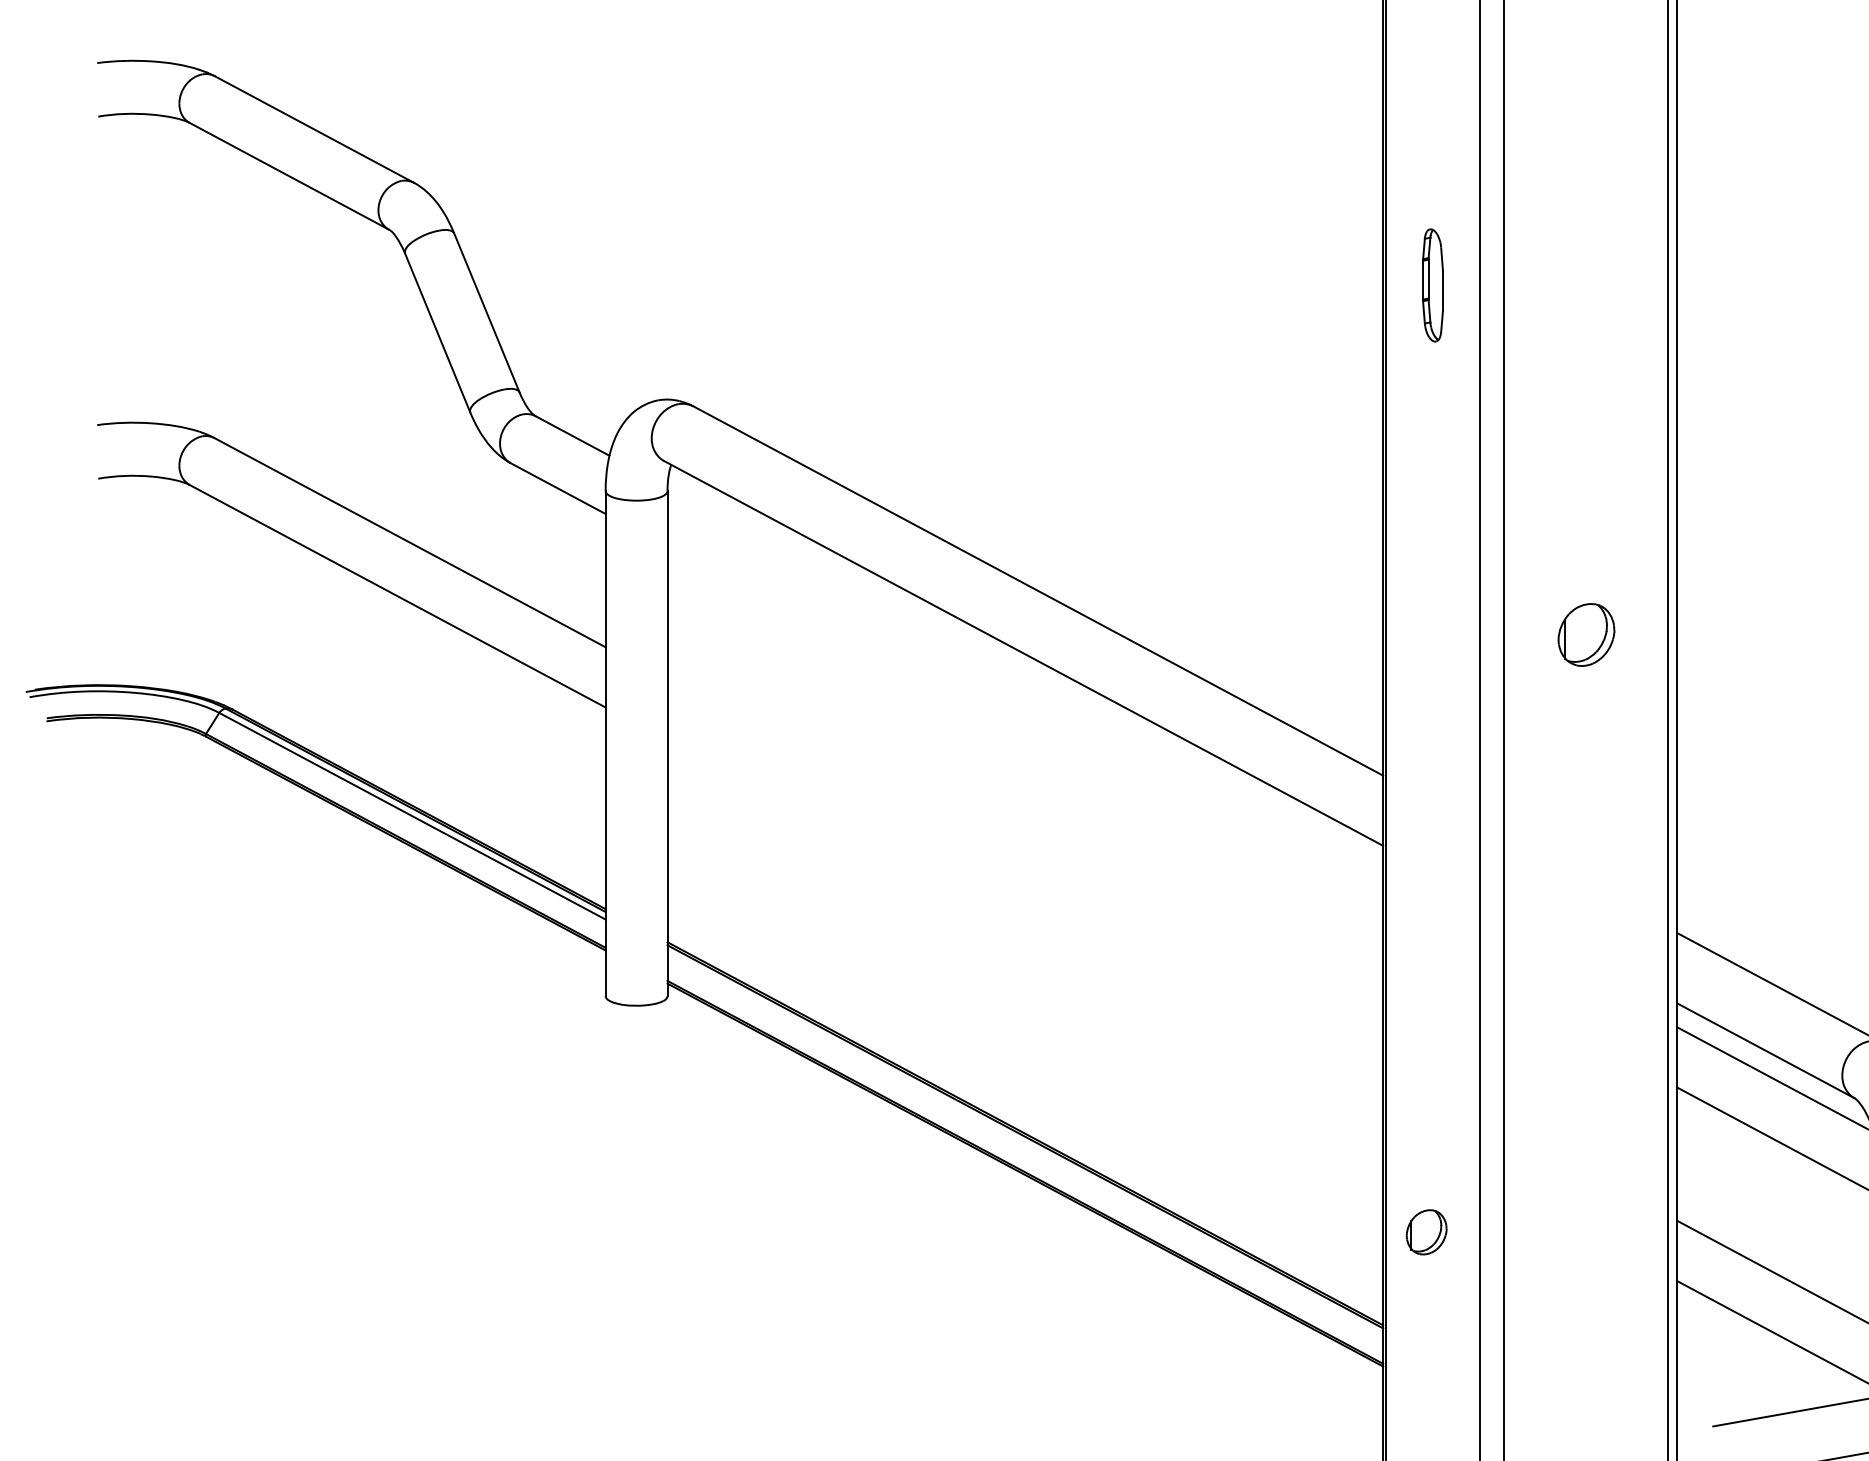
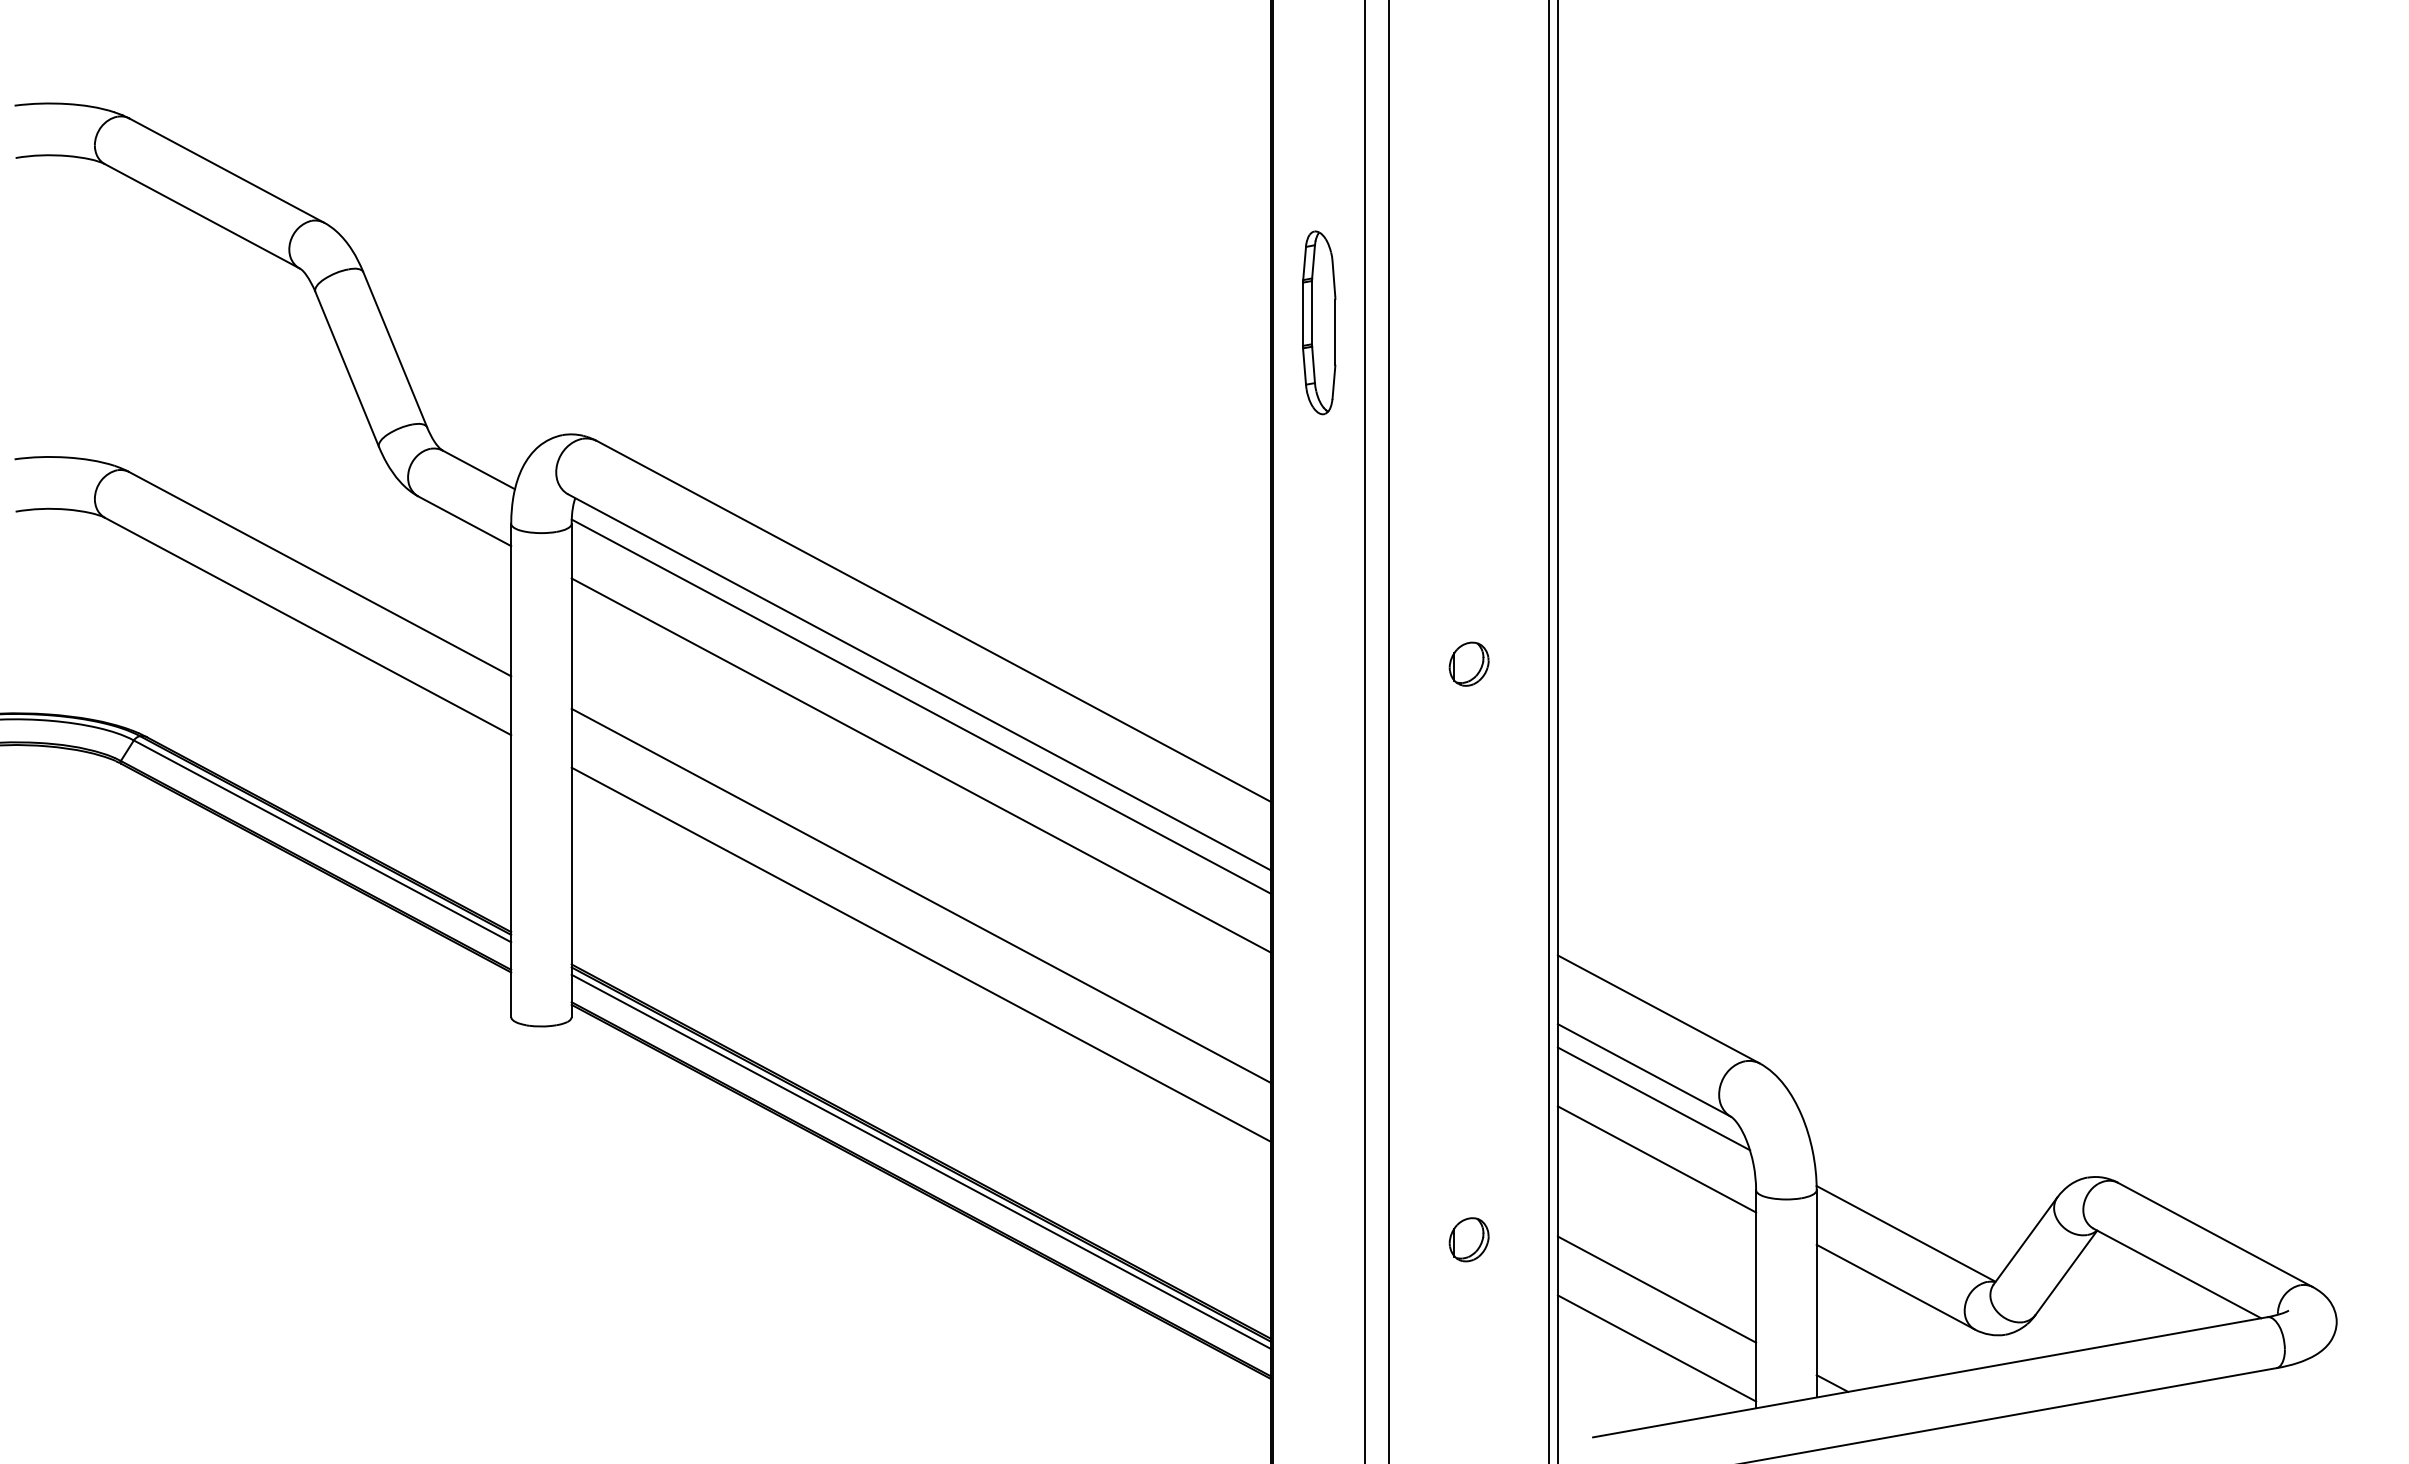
part: (1433, 285) -> (1319, 322), size x1.67
part: (1585, 634) -> (1468, 663), size x0.71
line: (1024, 678) -> (920, 706), added
line: (1024, 738) -> (920, 765), added
line: (1024, 871) -> (920, 895), added
line: (1024, 932) -> (920, 954), added
line: (1024, 1143) -> (920, 1161), added
part: (1425, 1232) -> (1468, 1239), moved

